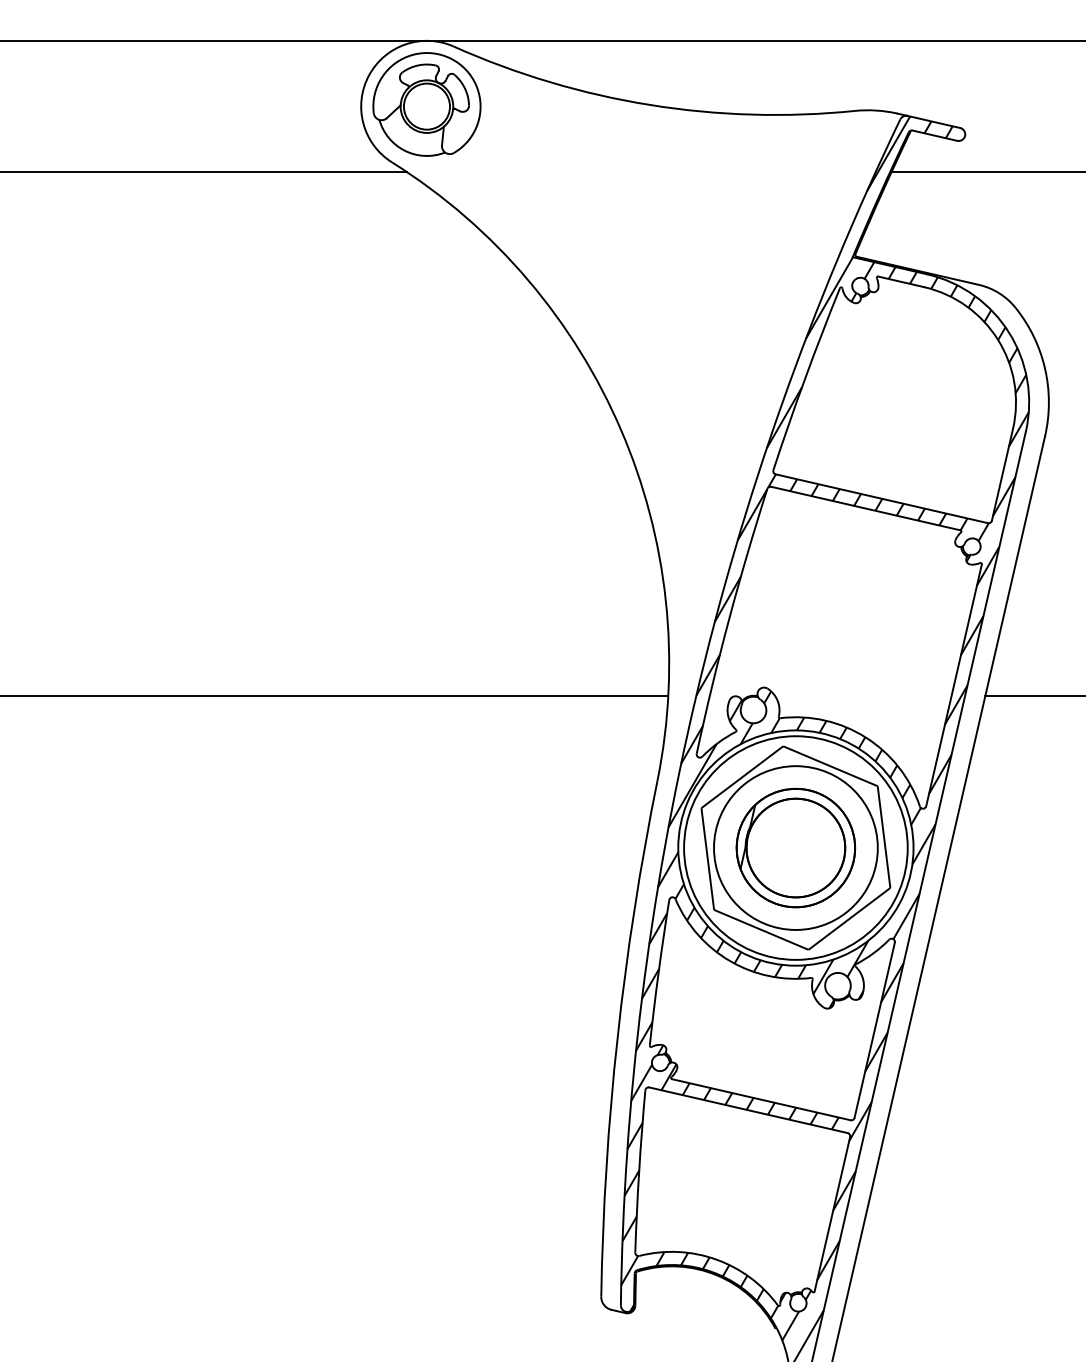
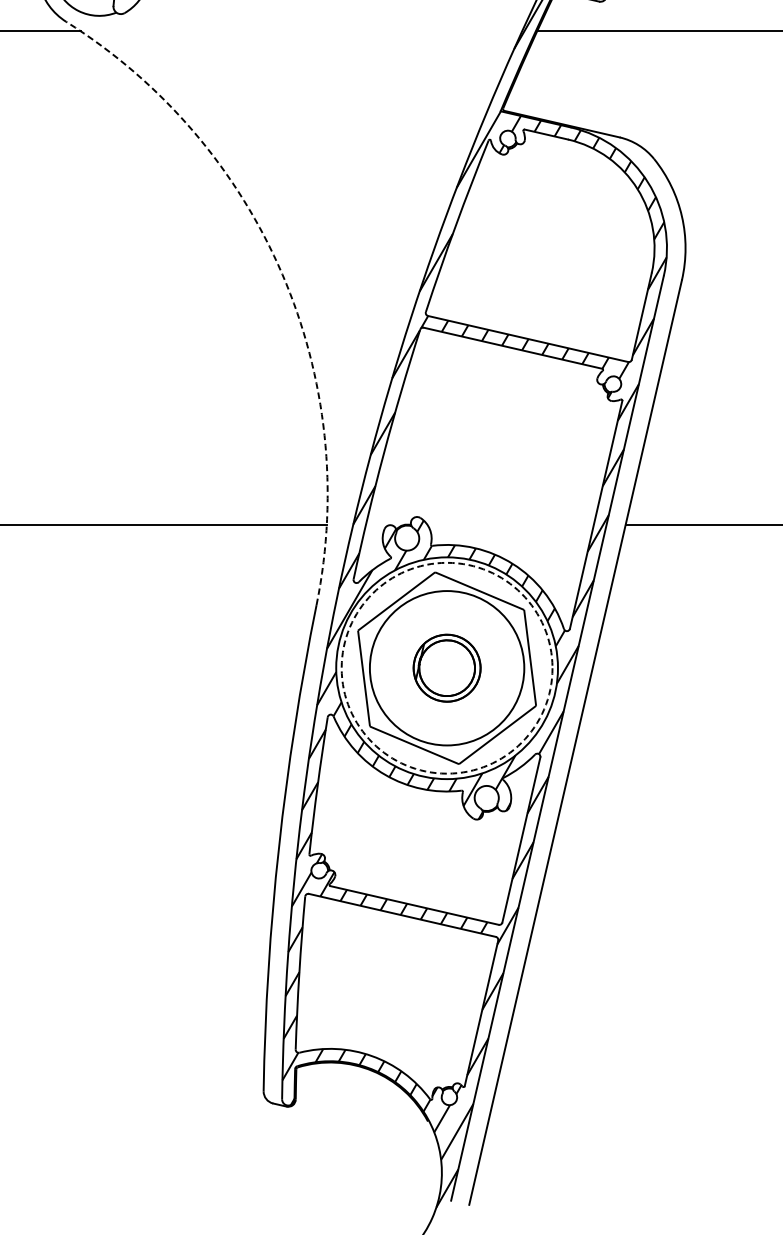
arc: (621, 430) -> (282, 274), solid -> dashed
circle: (795, 847) -> (446, 667), solid -> dashed
part: (795, 847) -> (446, 667), size x0.6

